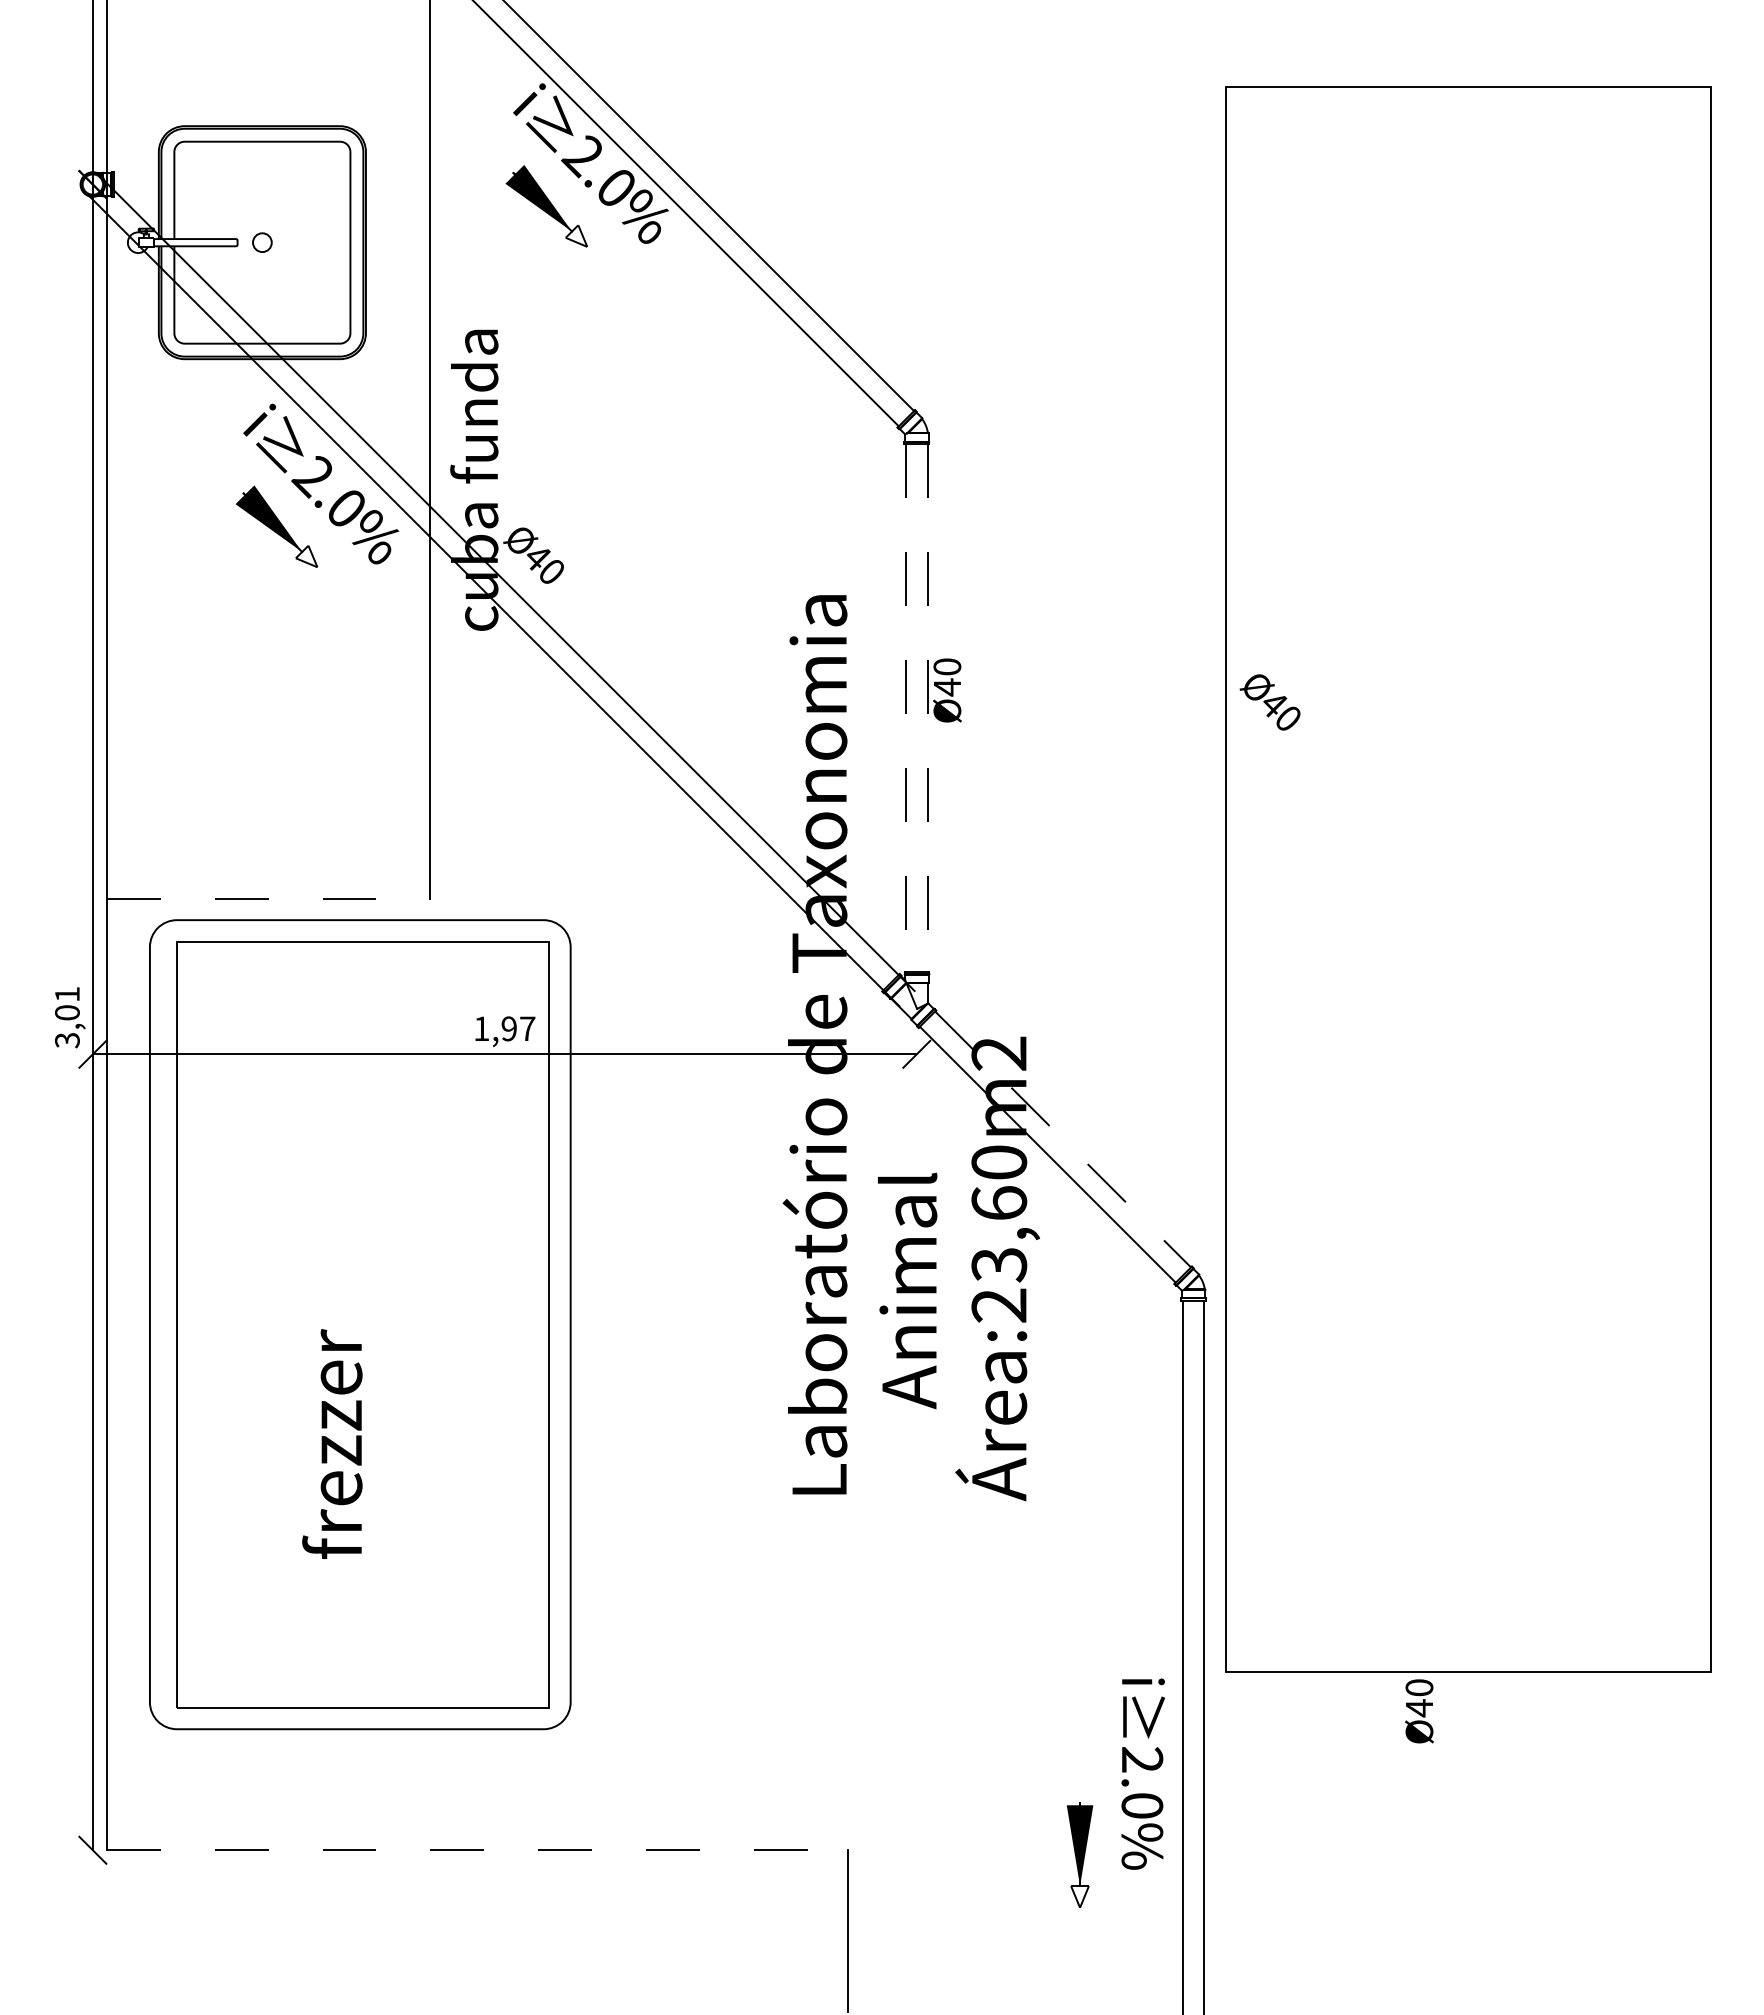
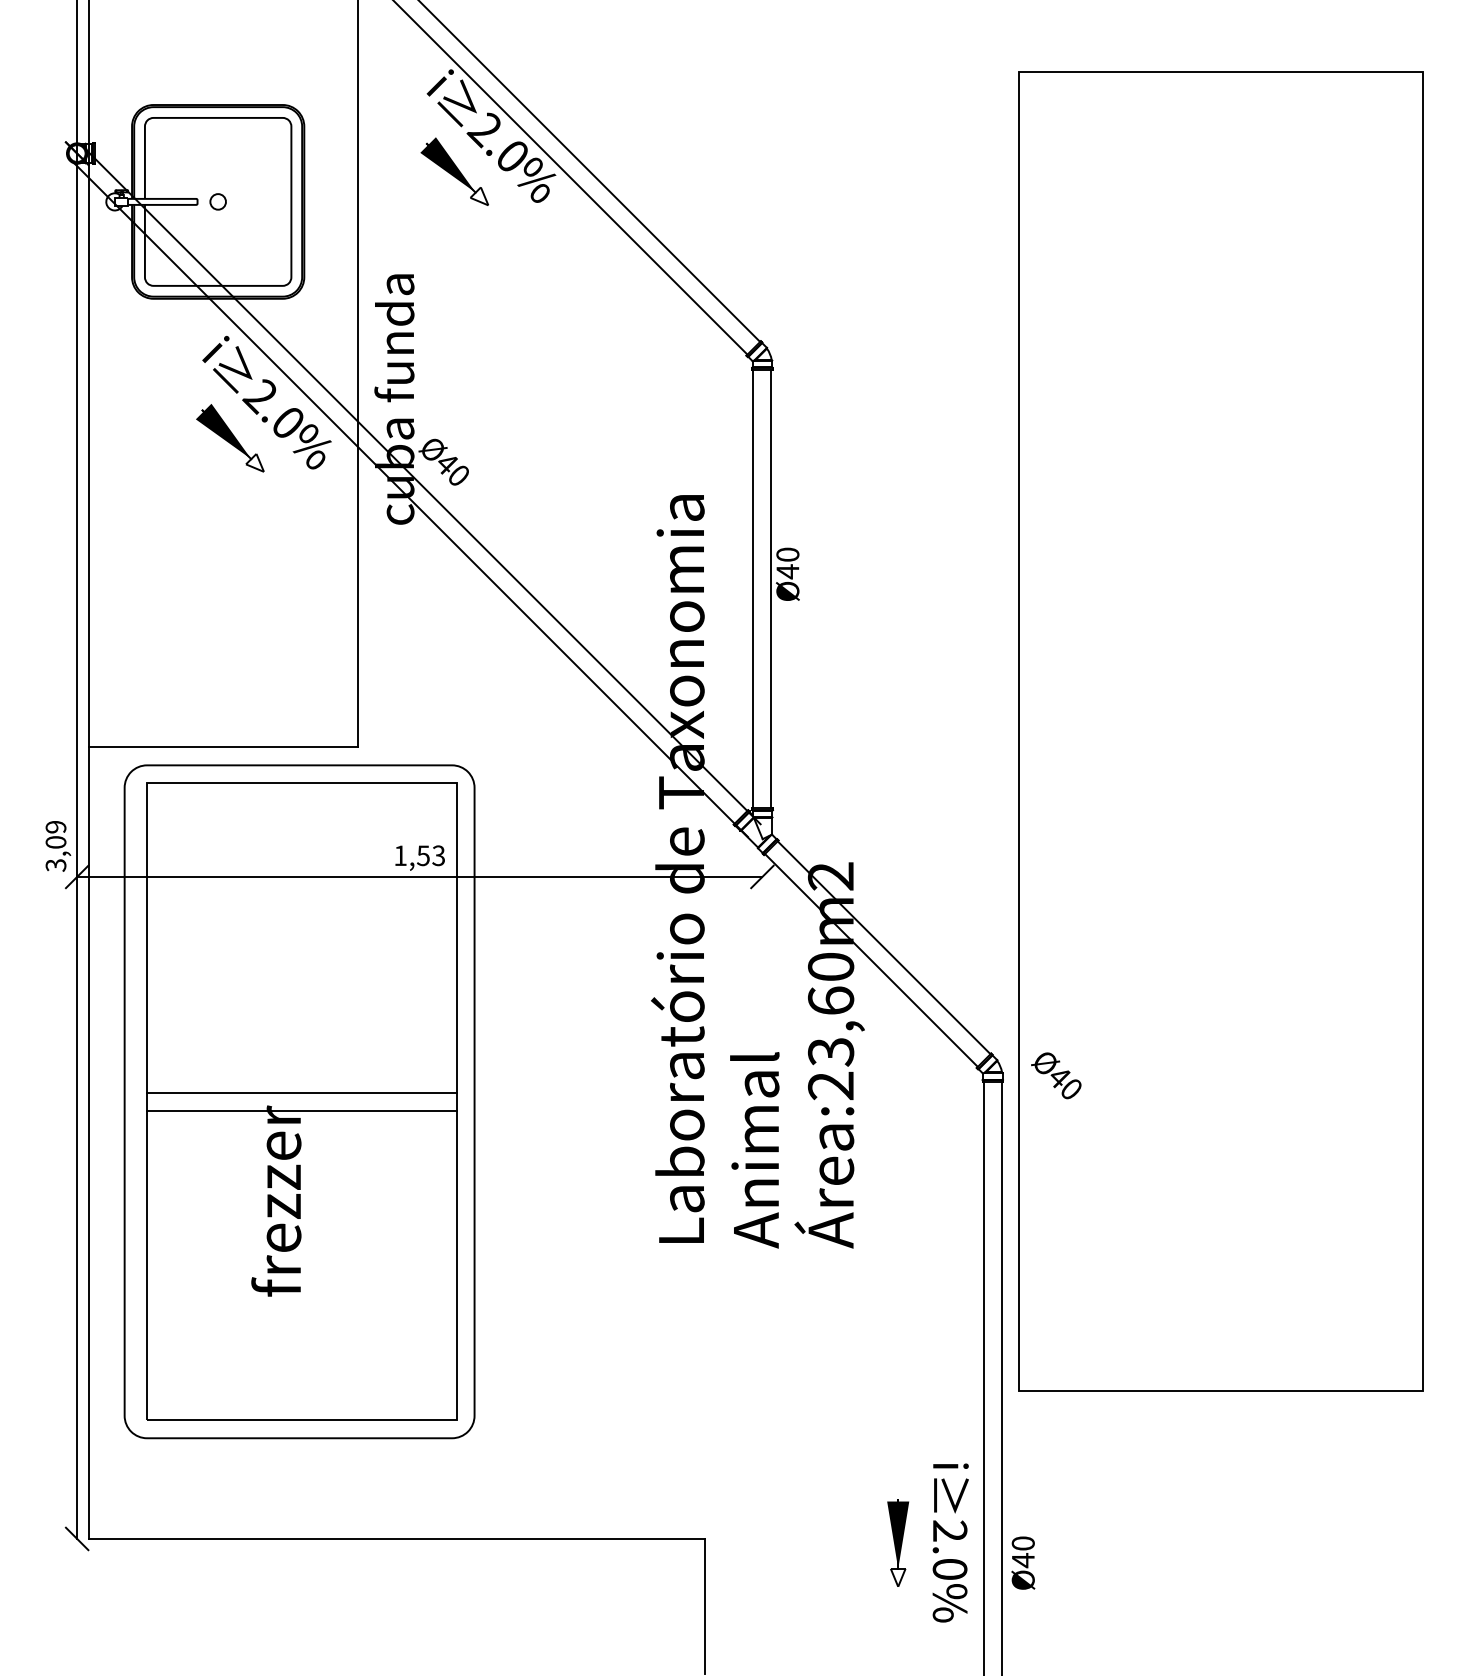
text: (1269, 702) -> (1055, 1075), moved
line: (906, 708) -> (753, 589), dashed -> solid
line: (927, 708) -> (771, 589), dashed -> solid
line: (268, 898) -> (223, 747), dashed -> solid
text: (67, 994) -> (56, 827), 3,01 -> 3,09
text: (518, 1028) -> (431, 855), 1,97 -> 1,53
line: (1063, 1139) -> (884, 947), dashed -> solid
text: (907, 1290) -> (754, 1149), moved
line: (362, 1313) -> (301, 1092), added
line: (362, 1335) -> (301, 1110), added
text: (1419, 1711) -> (1023, 1563), moved
text: (1142, 1773) -> (950, 1542), moved
line: (477, 1850) -> (397, 1539), dashed -> solid

